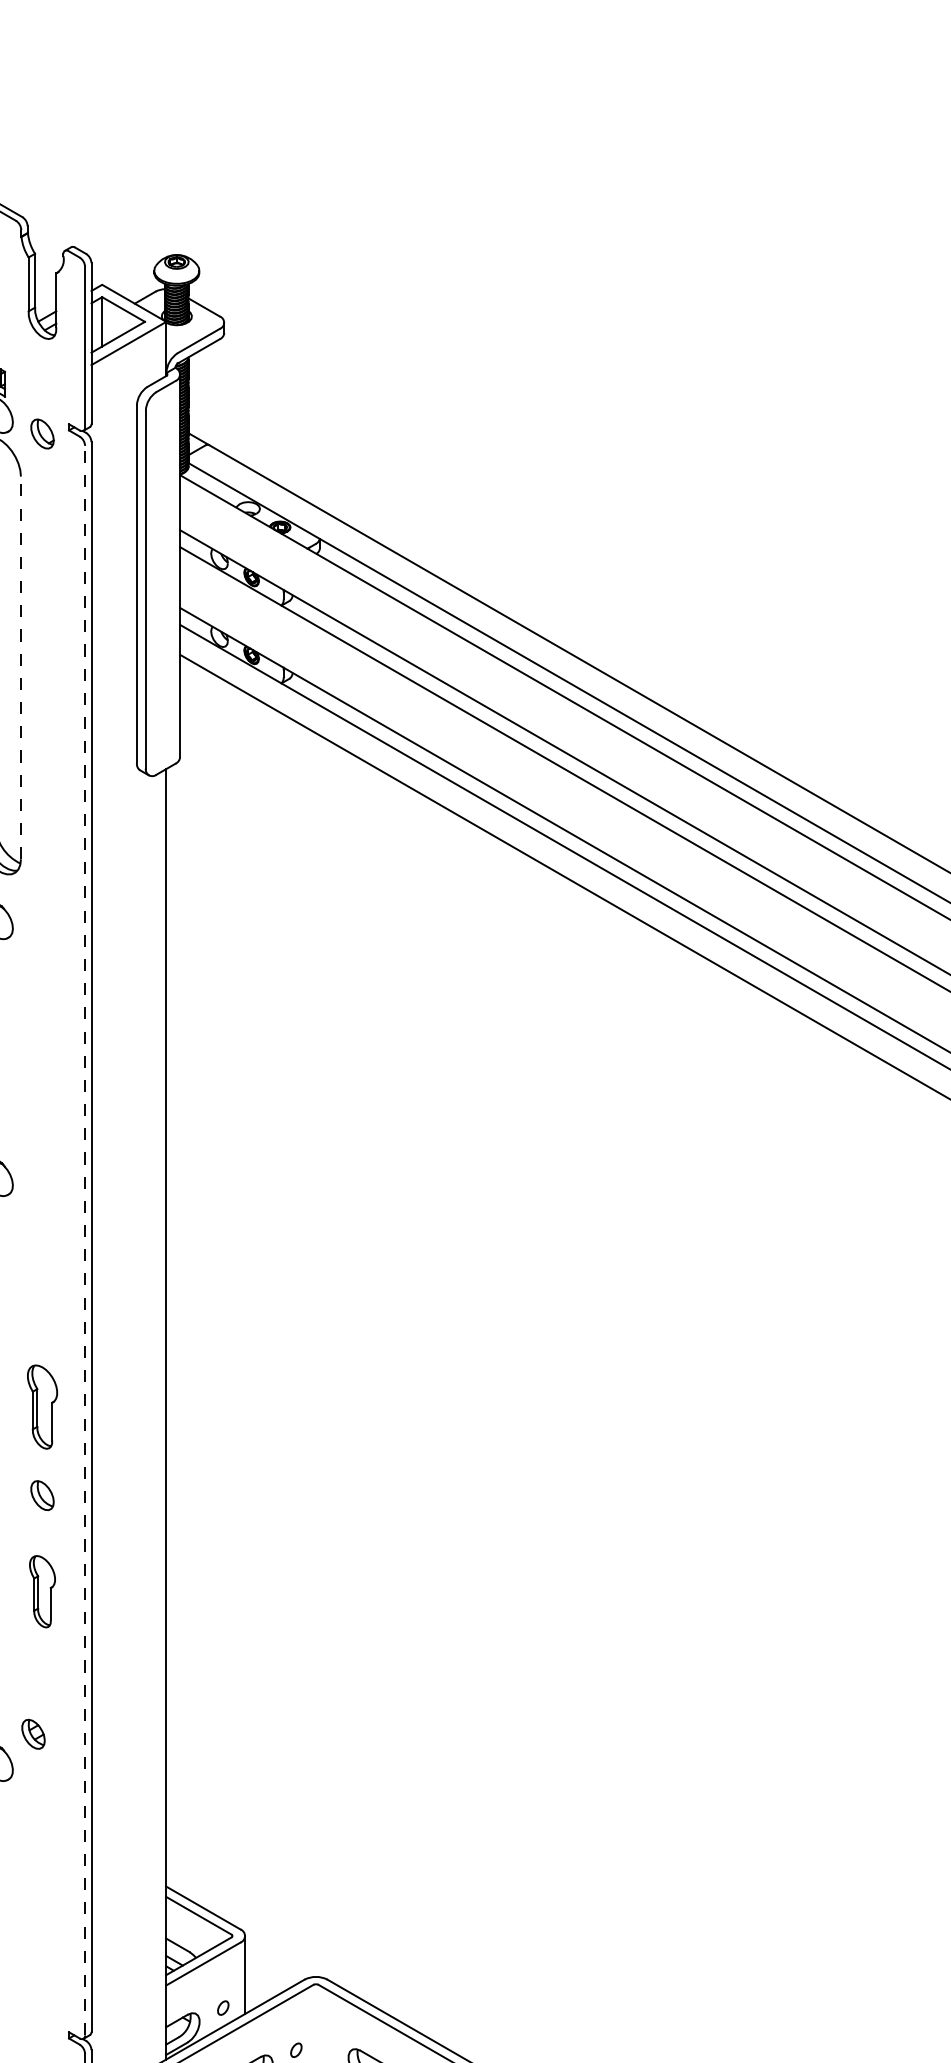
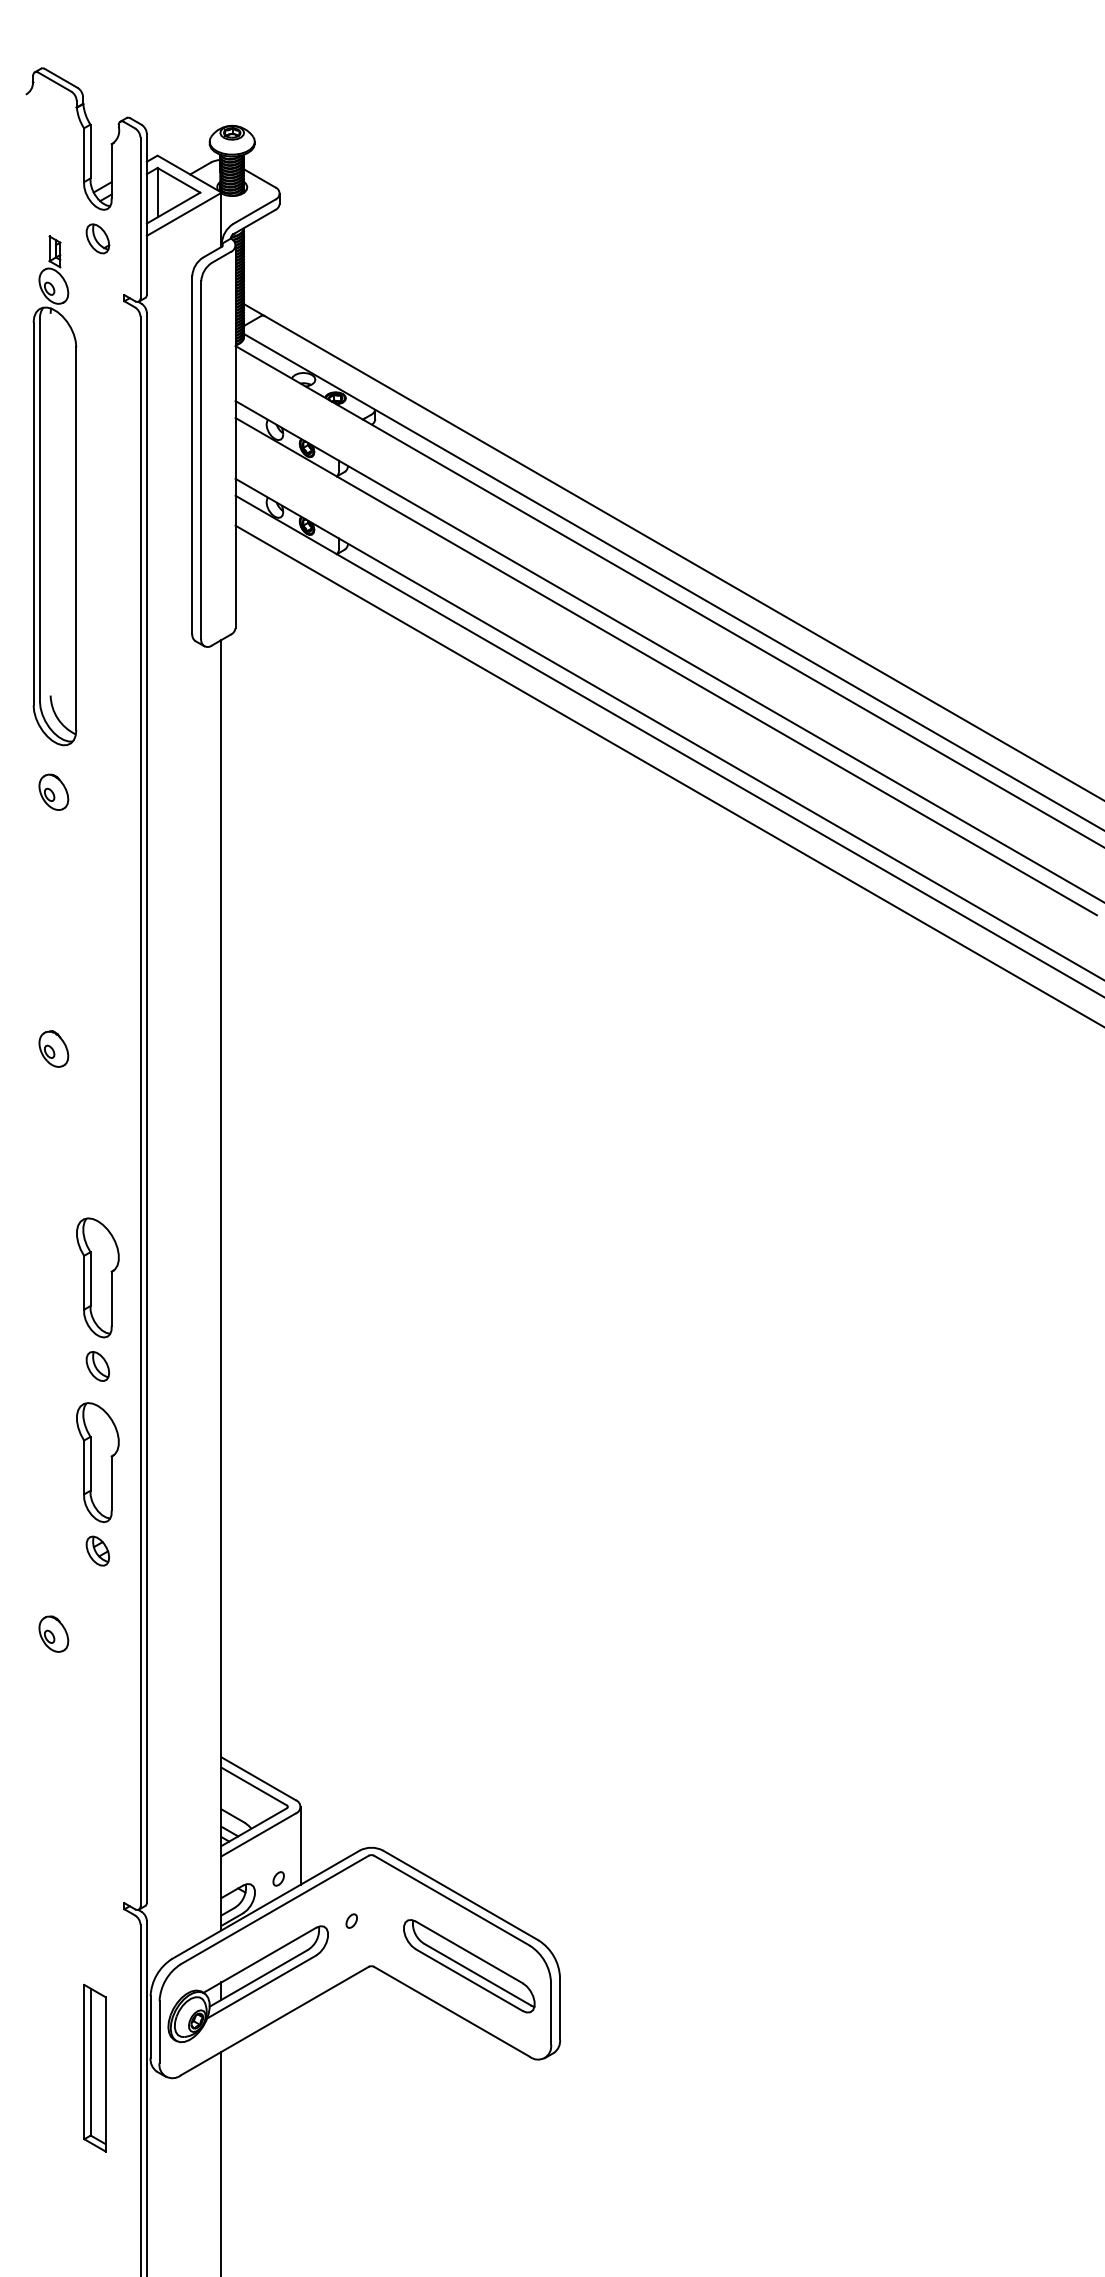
part: (42, 433) -> (97, 238), moved
line: (21, 667) -> (76, 538), dashed -> solid
line: (85, 1240) -> (140, 1111), dashed -> solid
part: (42, 1406) -> (97, 1277), size x1.43
part: (42, 1591) -> (97, 1462), size x1.67
part: (33, 1733) -> (97, 1550), moved

